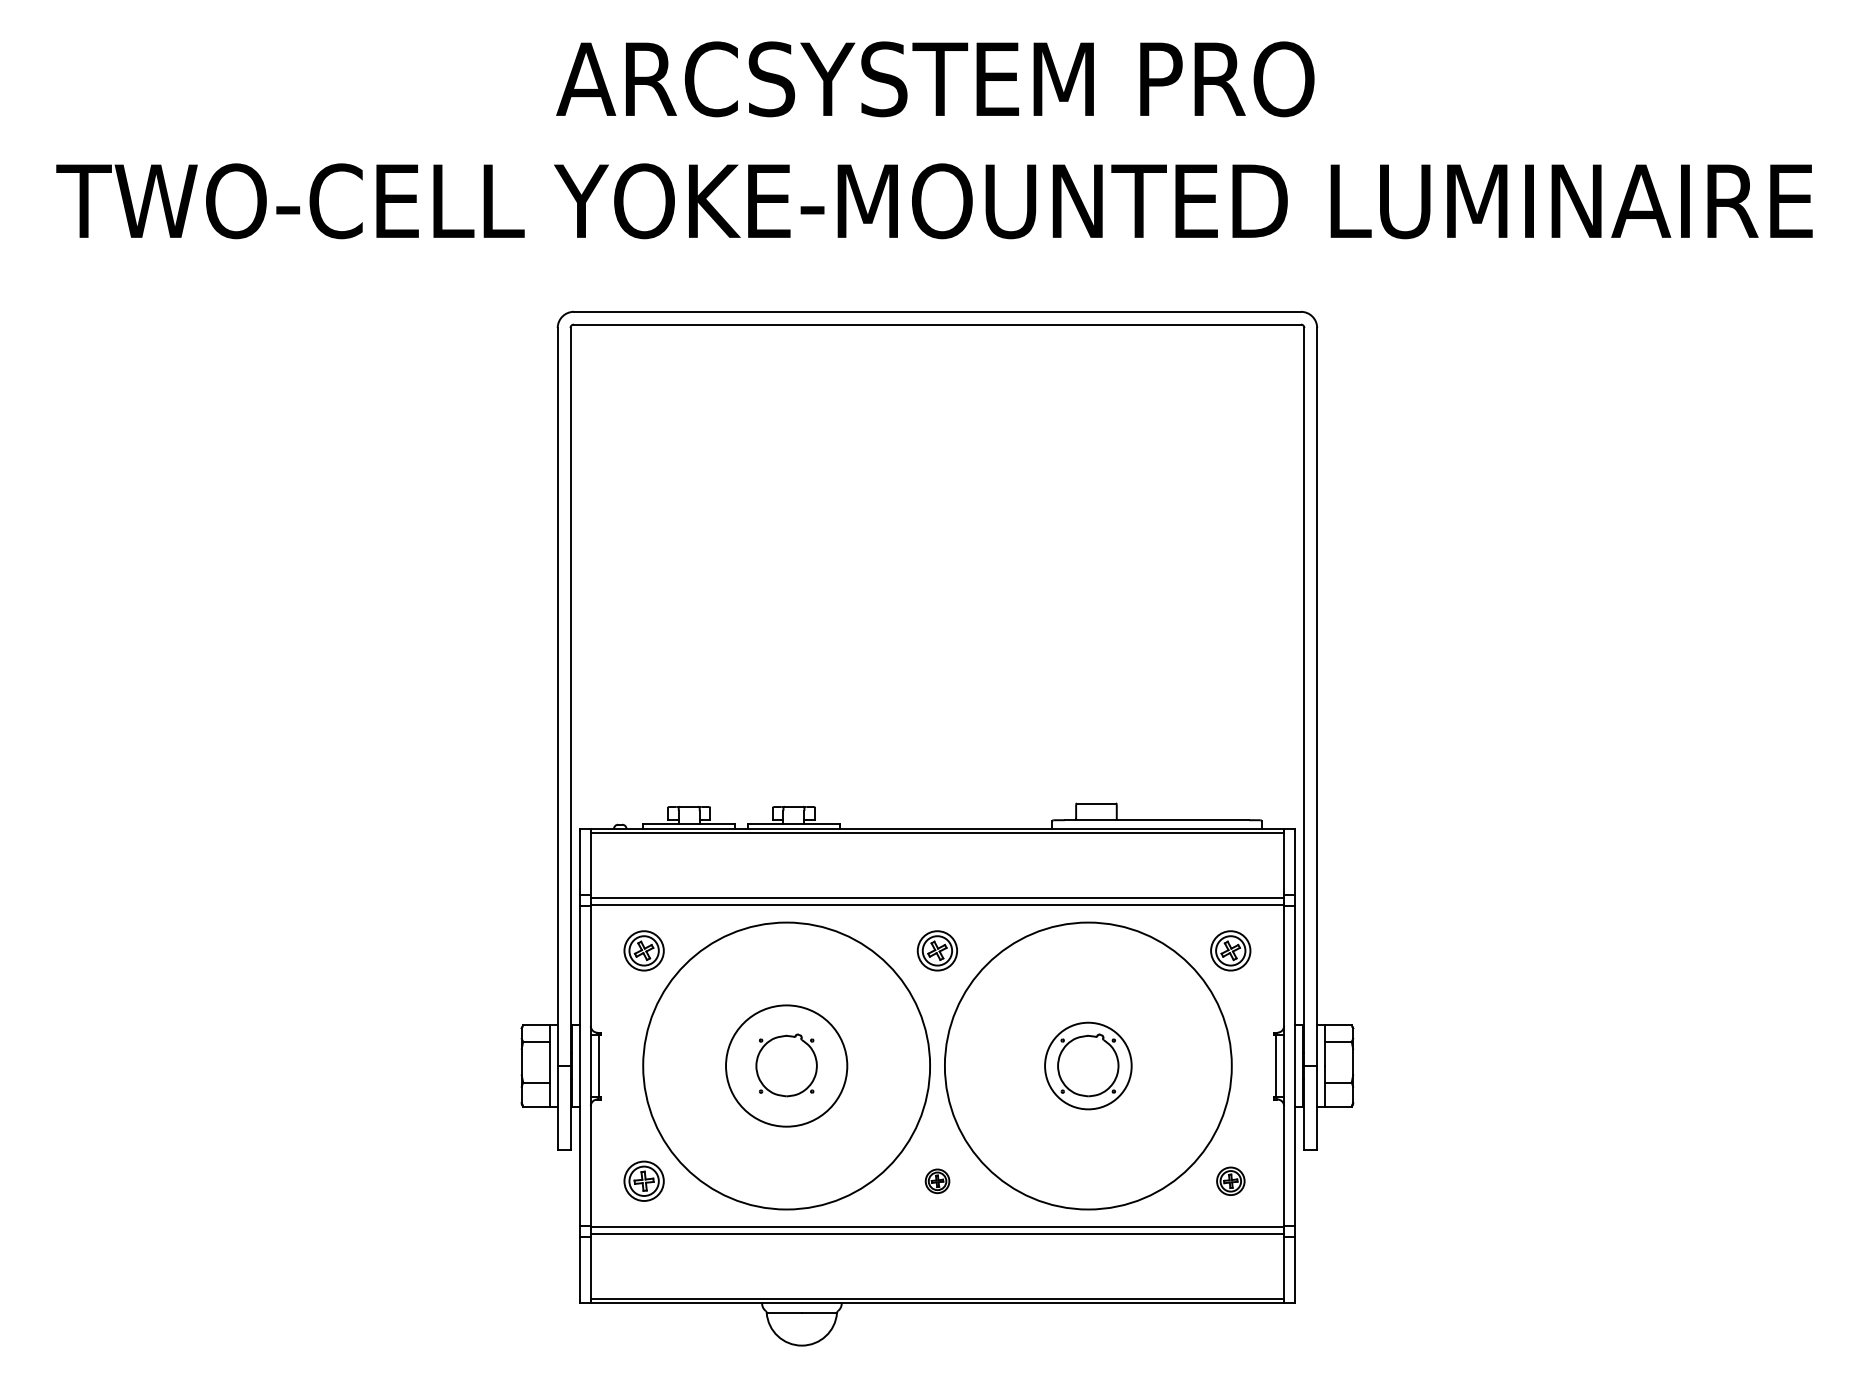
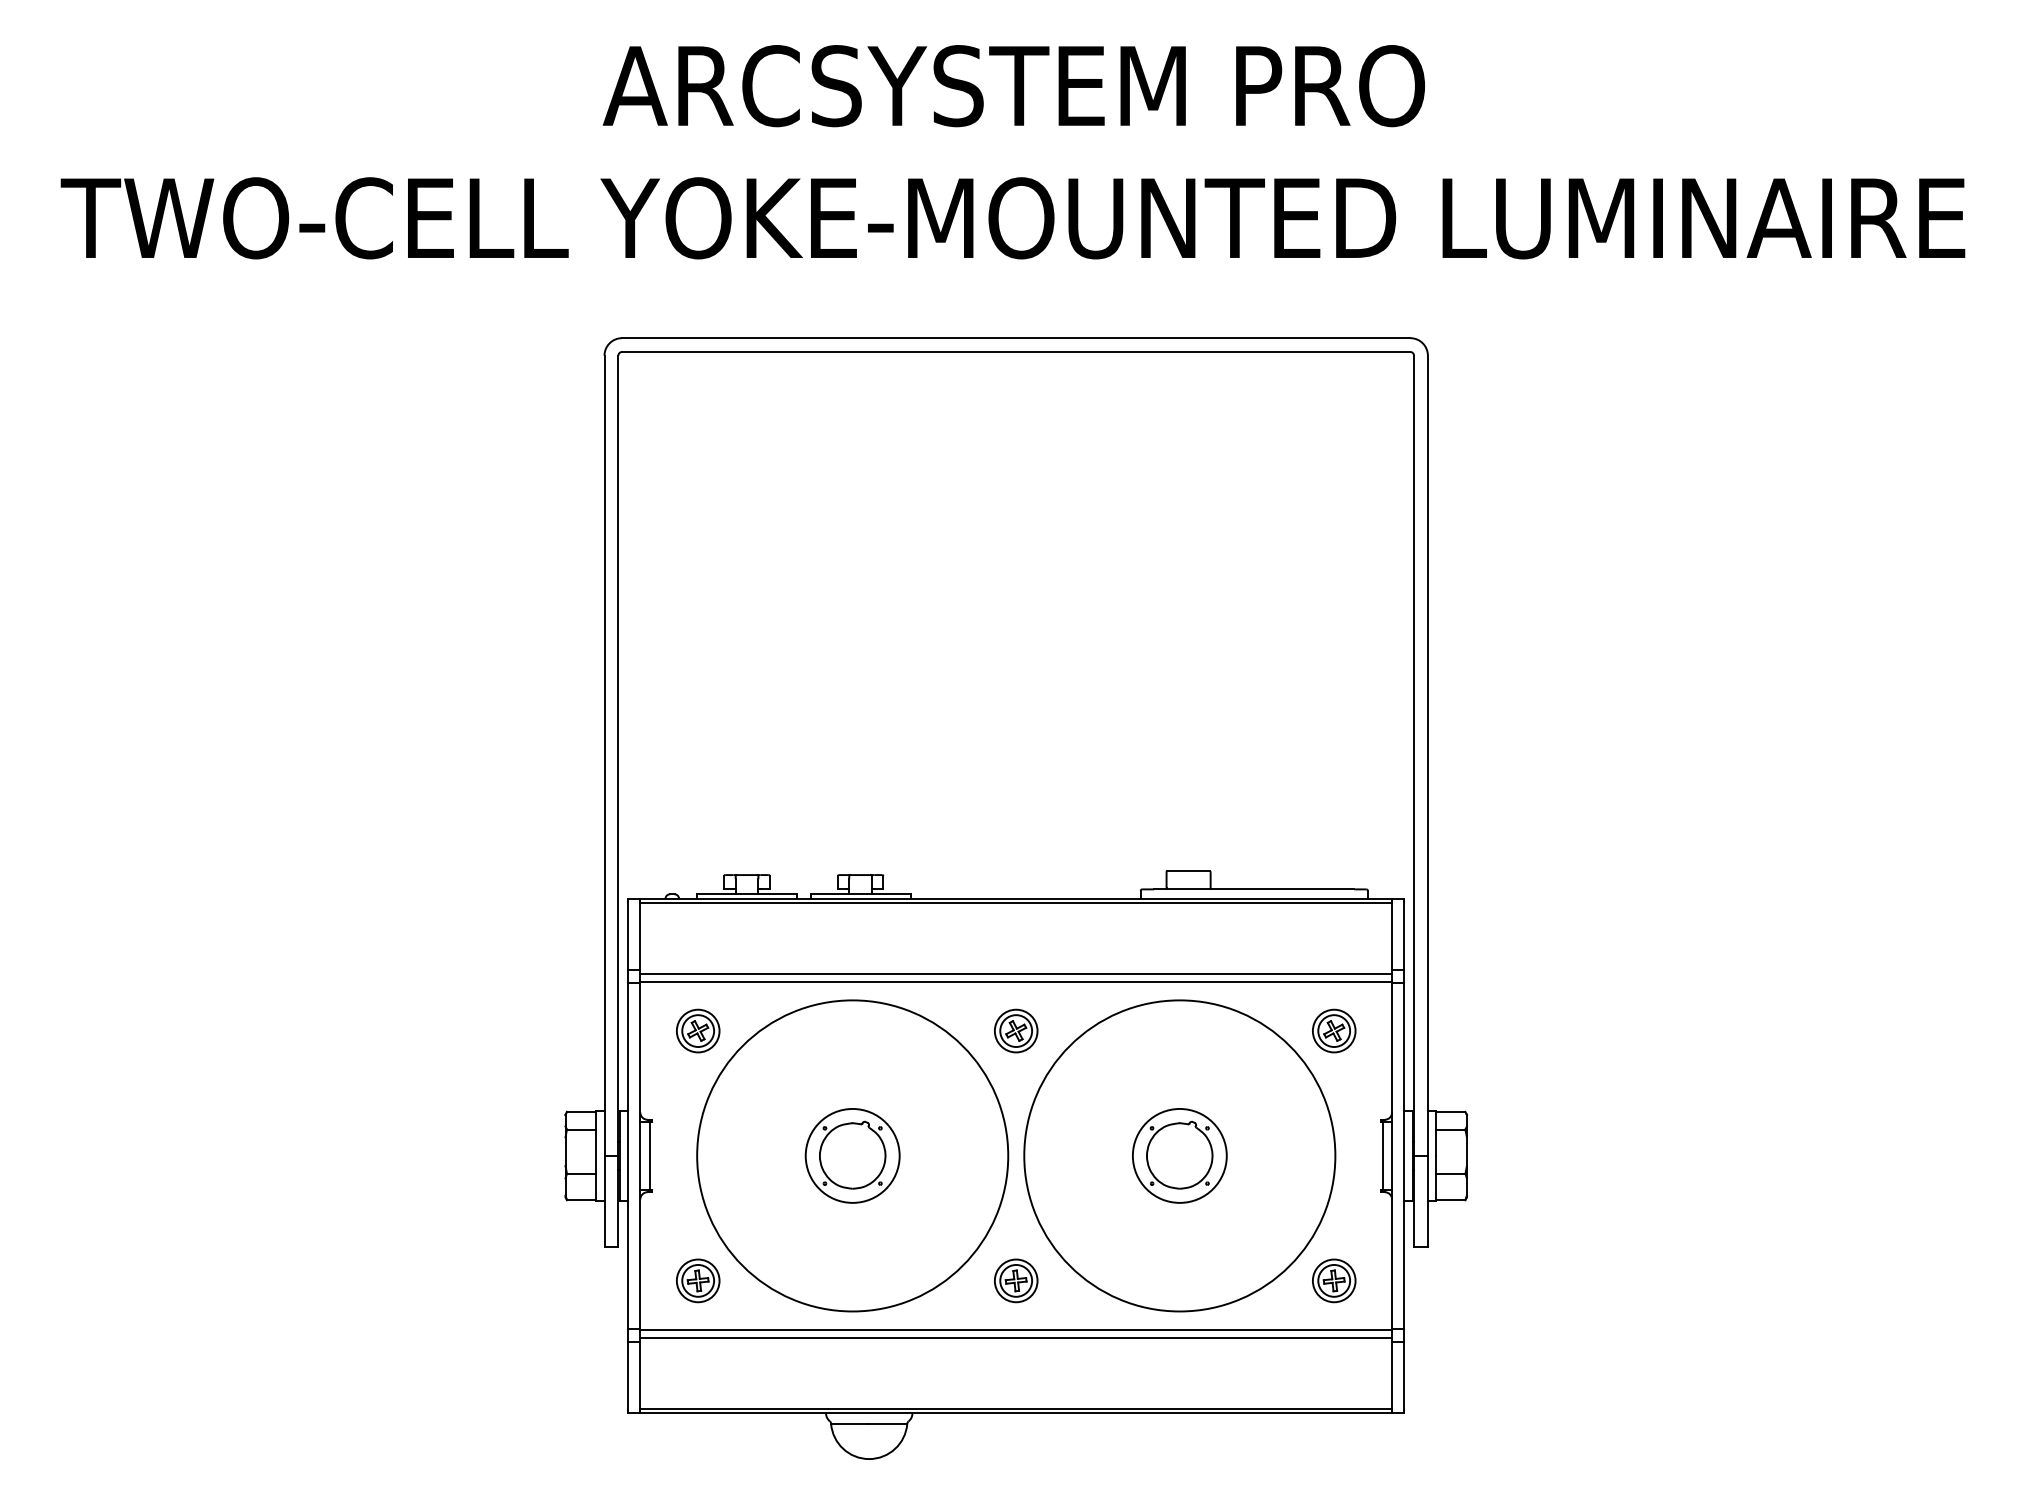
circle: (786, 1065) -> (852, 1155), size x0.71
part: (937, 1180) -> (1016, 1280), size x1.67
part: (1231, 1180) -> (1334, 1280), size x1.43

